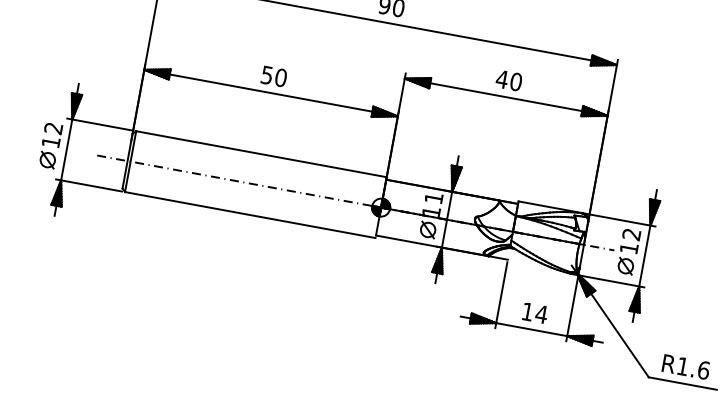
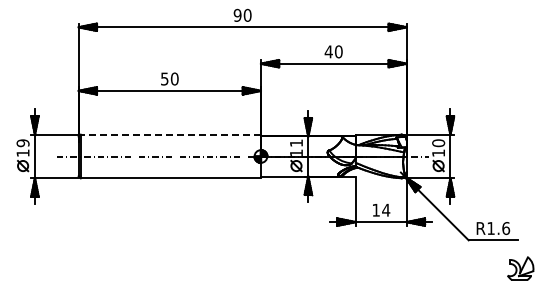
text: (52, 128) -> (22, 143), 12 -> 19
line: (260, 153) -> (170, 134), solid -> dashed
text: (631, 234) -> (438, 143), 12 -> 10

